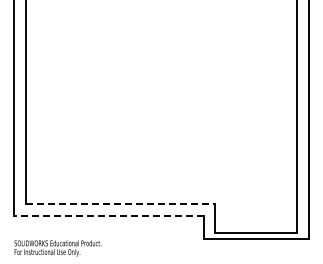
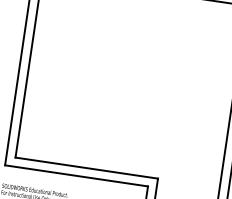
line: (121, 204) -> (87, 168), dashed -> solid
line: (108, 216) -> (76, 175), dashed -> solid

